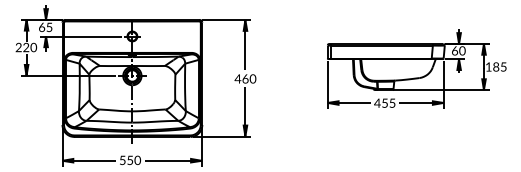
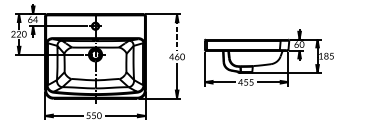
text: (49, 27) -> (35, 19), 65 -> 64
line: (245, 48) -> (177, 34), solid -> dashed
part: (416, 68) -> (268, 57), moved

